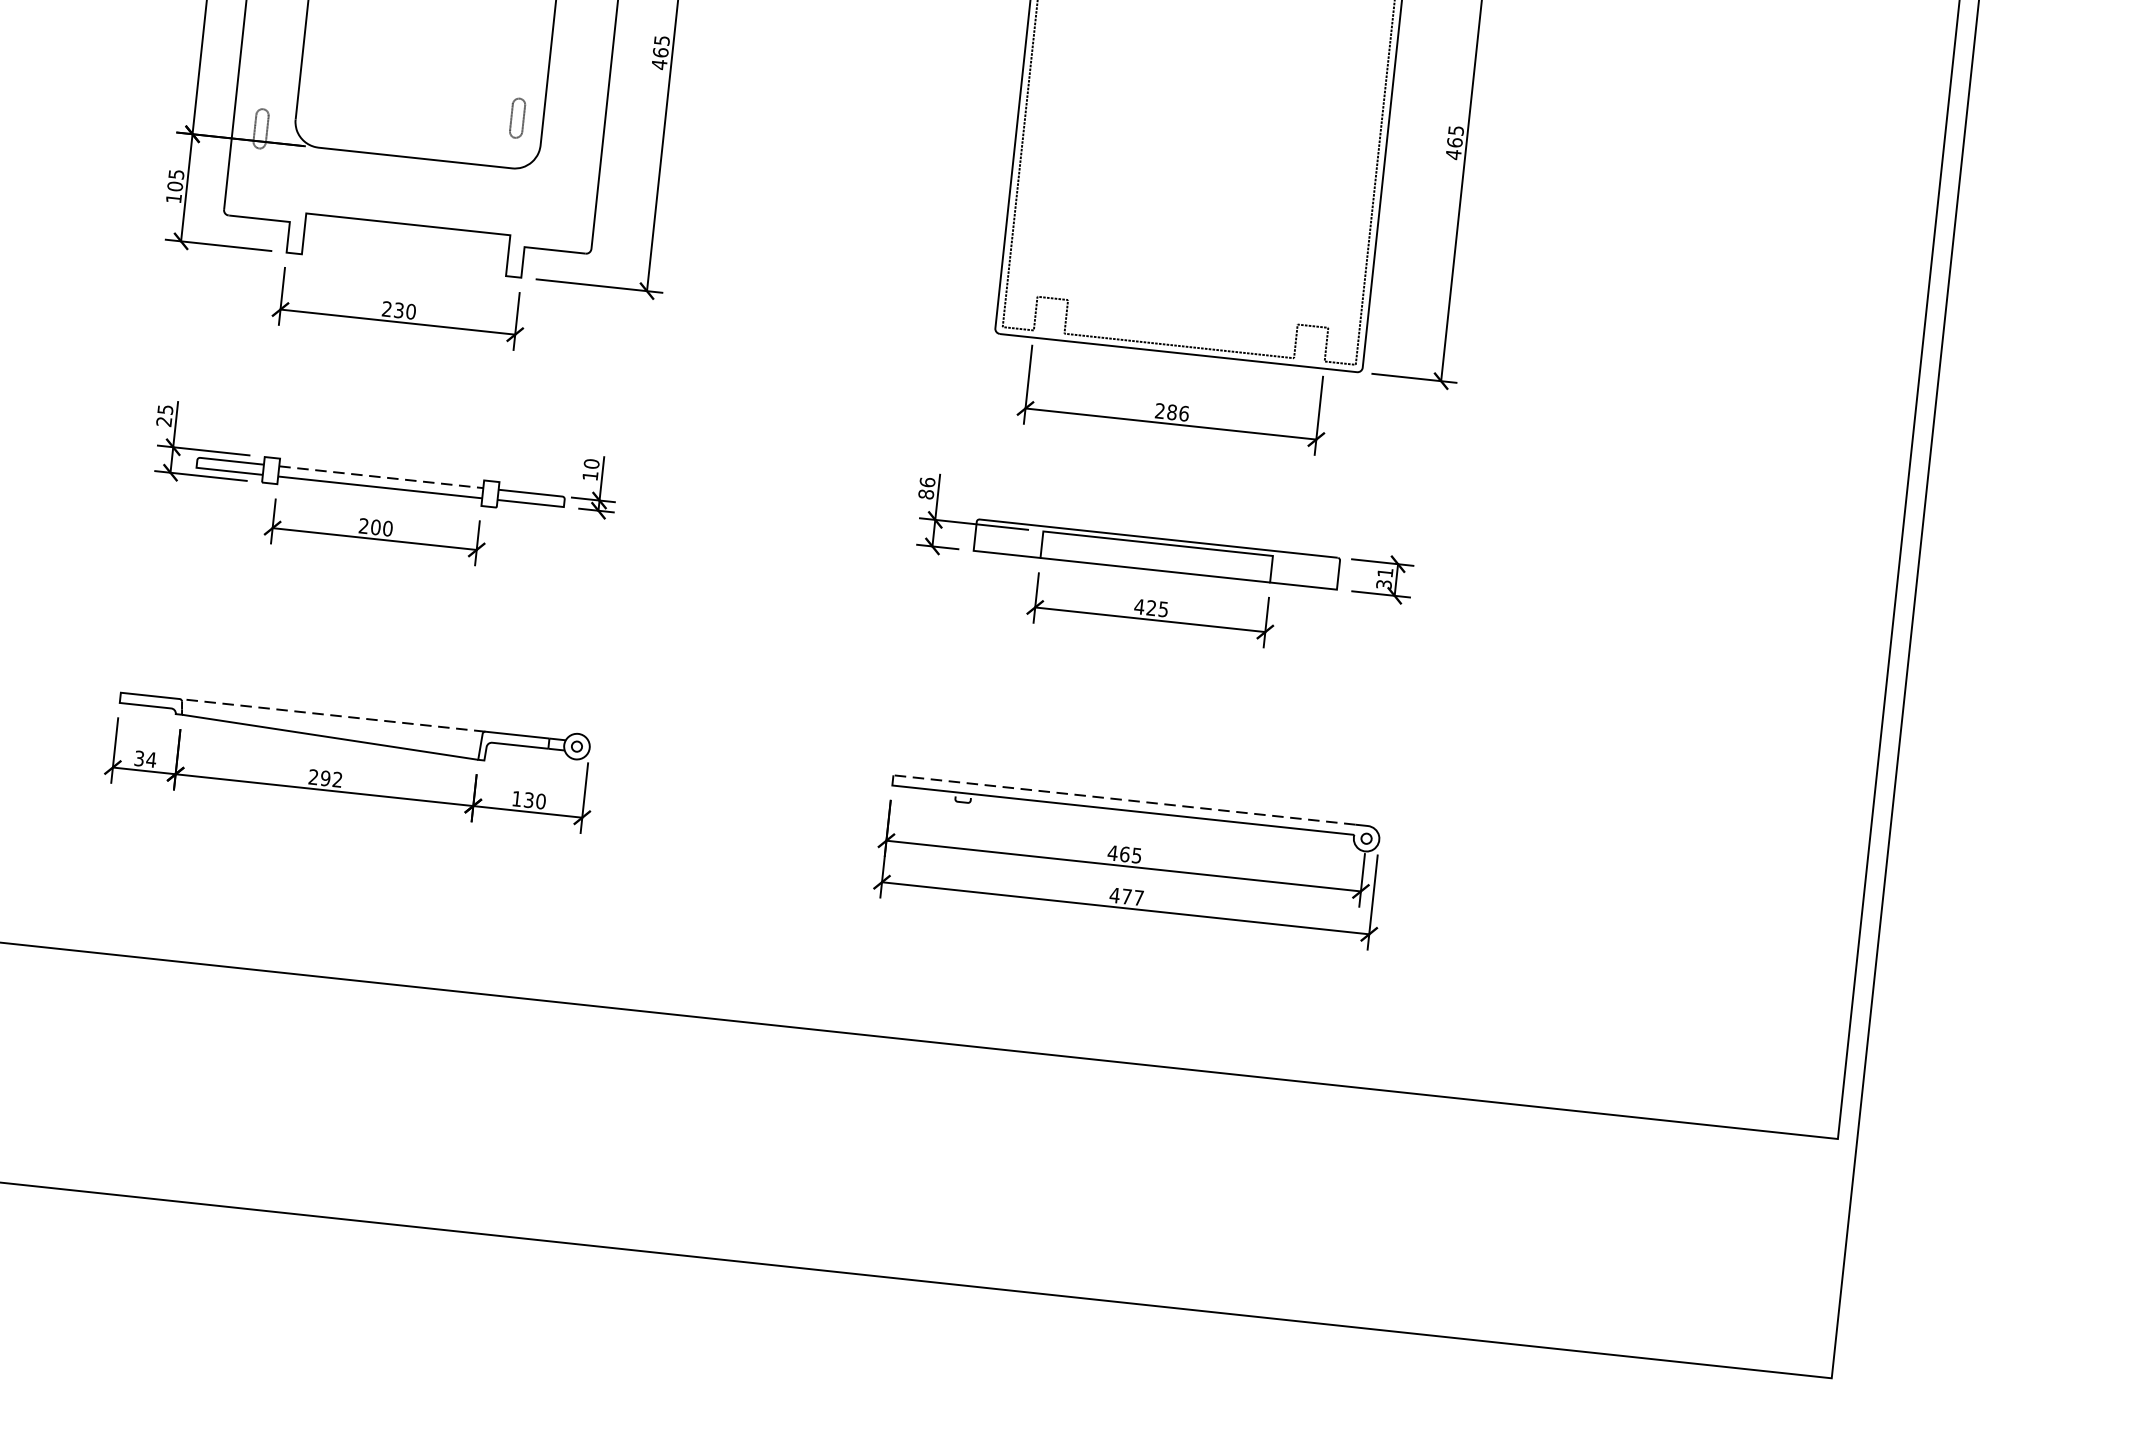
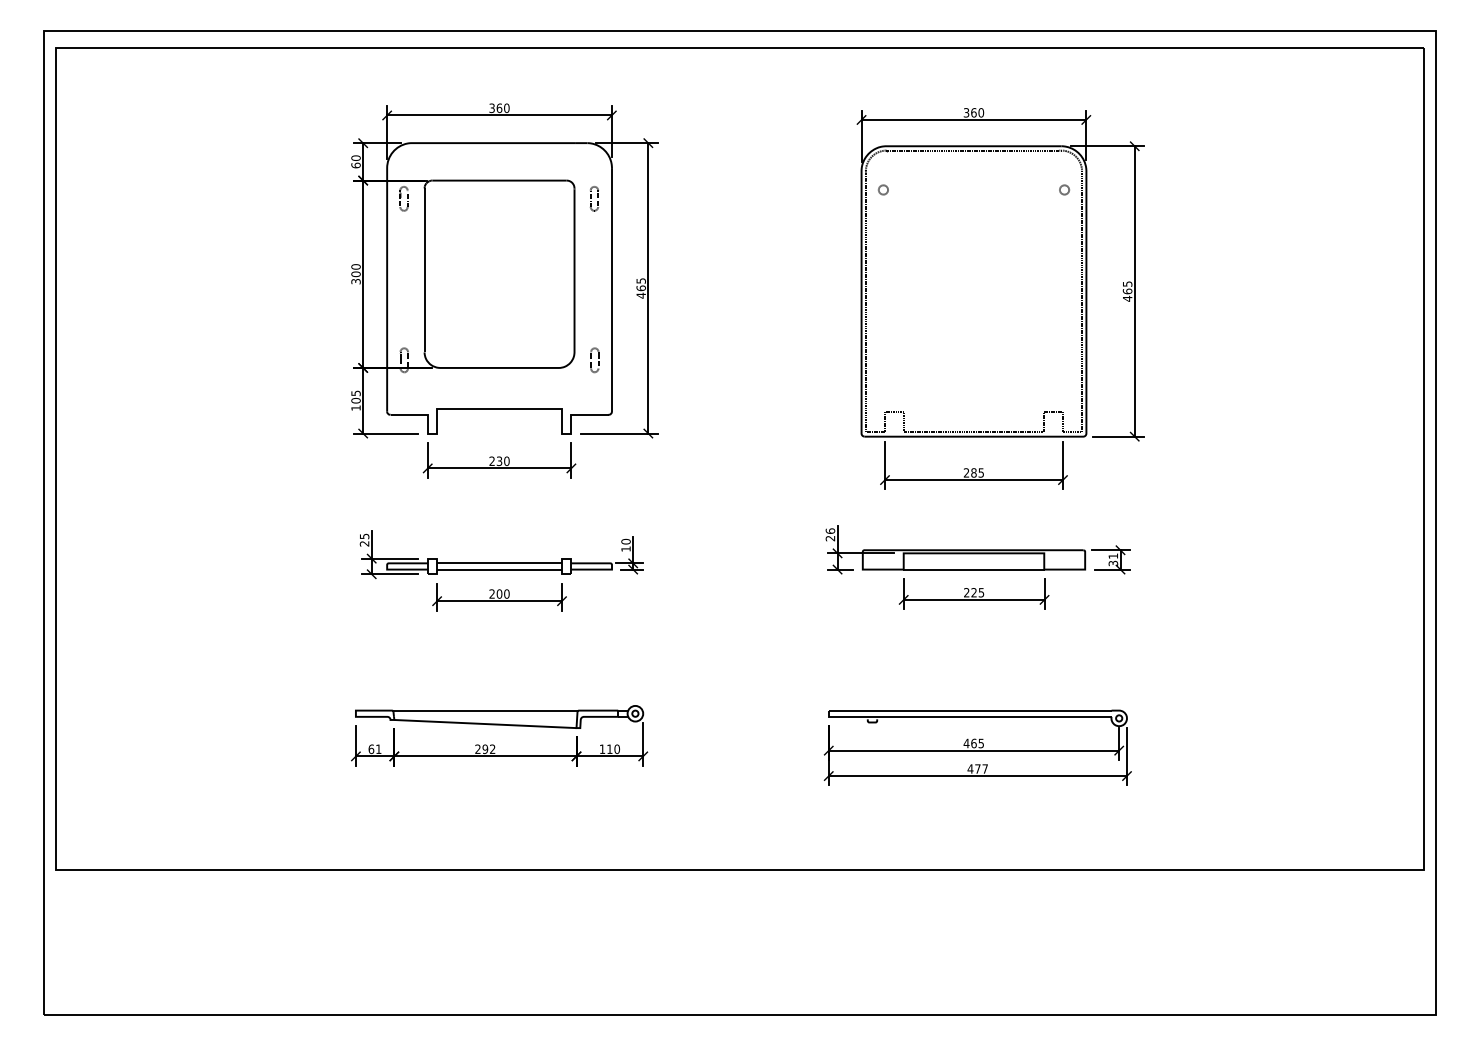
part: (517, 118) -> (594, 360), moved
text: (1184, 412) -> (981, 472), 286 -> 285
line: (382, 477) -> (500, 563), dashed -> solid
text: (926, 494) -> (830, 538), 86 -> 26
text: (1139, 606) -> (966, 592), 425 -> 225
line: (332, 715) -> (485, 710), dashed -> solid
text: (144, 759) -> (374, 749), 34 -> 61
line: (1123, 799) -> (969, 710), dashed -> solid
text: (528, 800) -> (609, 749), 130 -> 110

